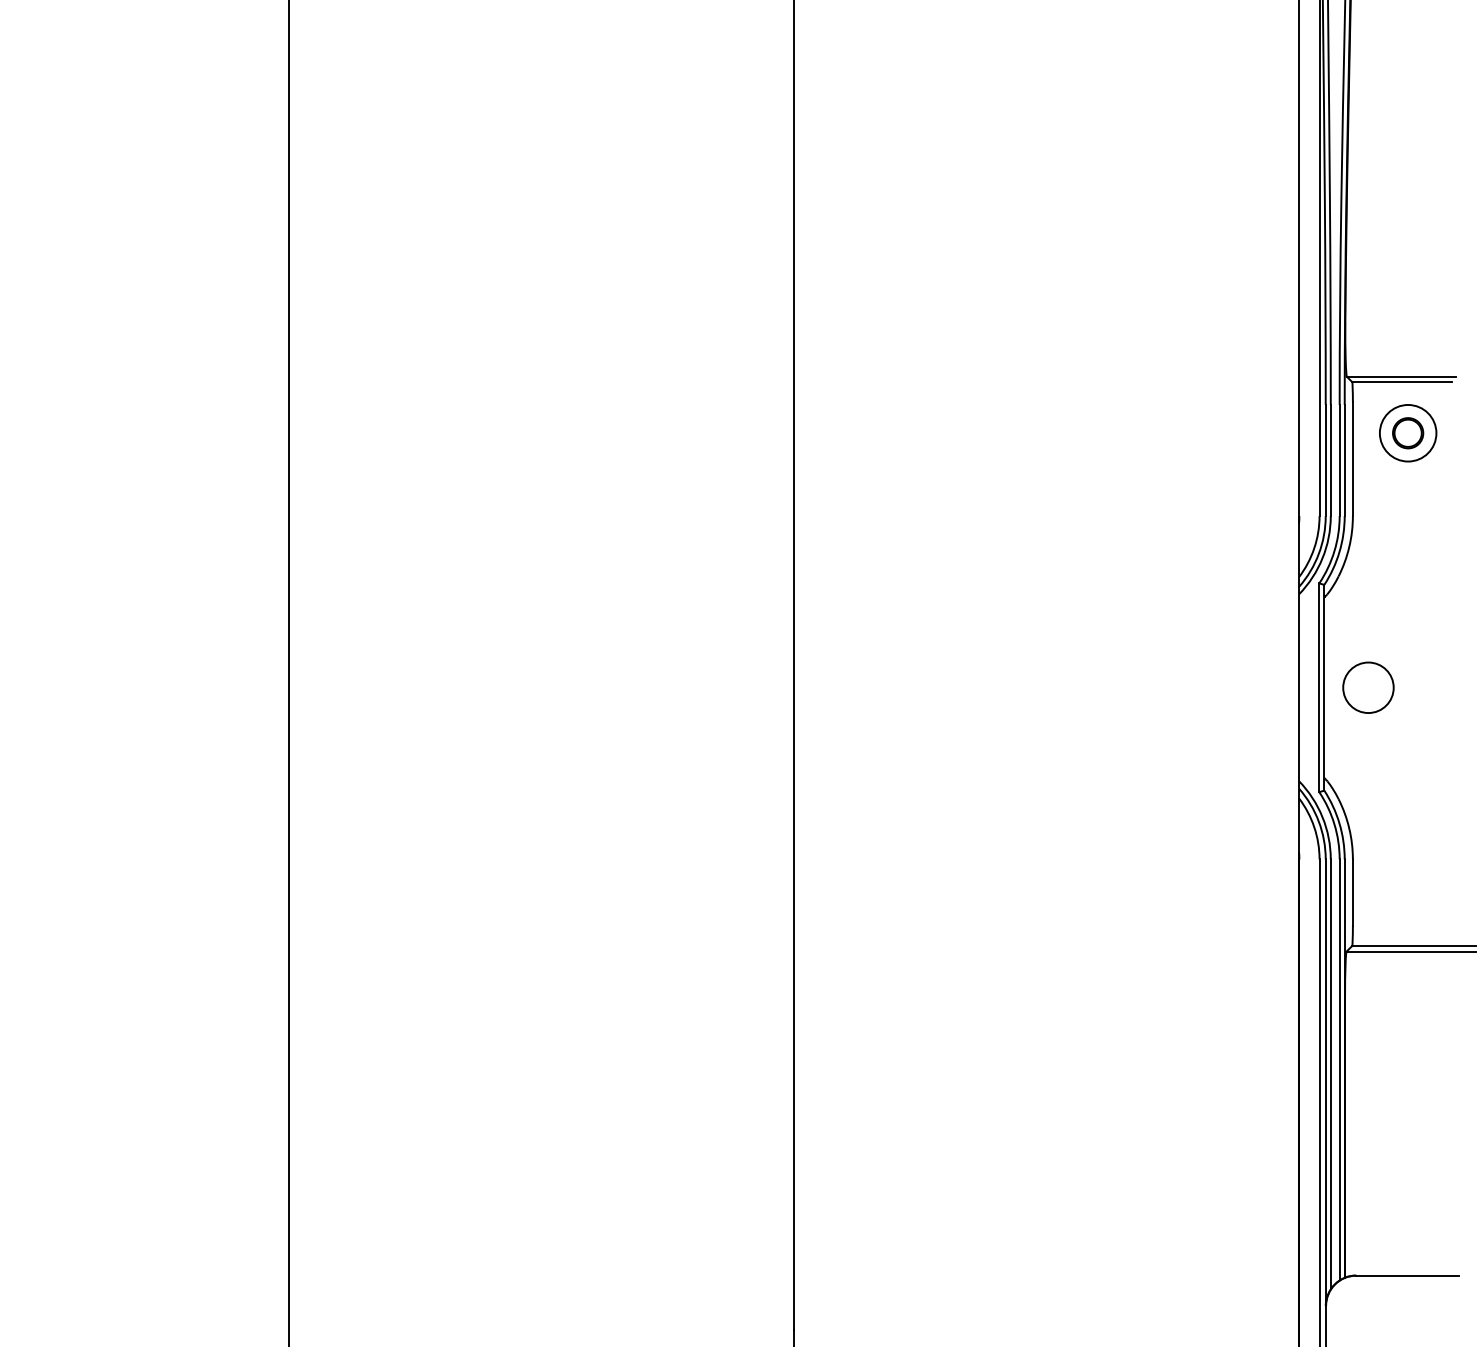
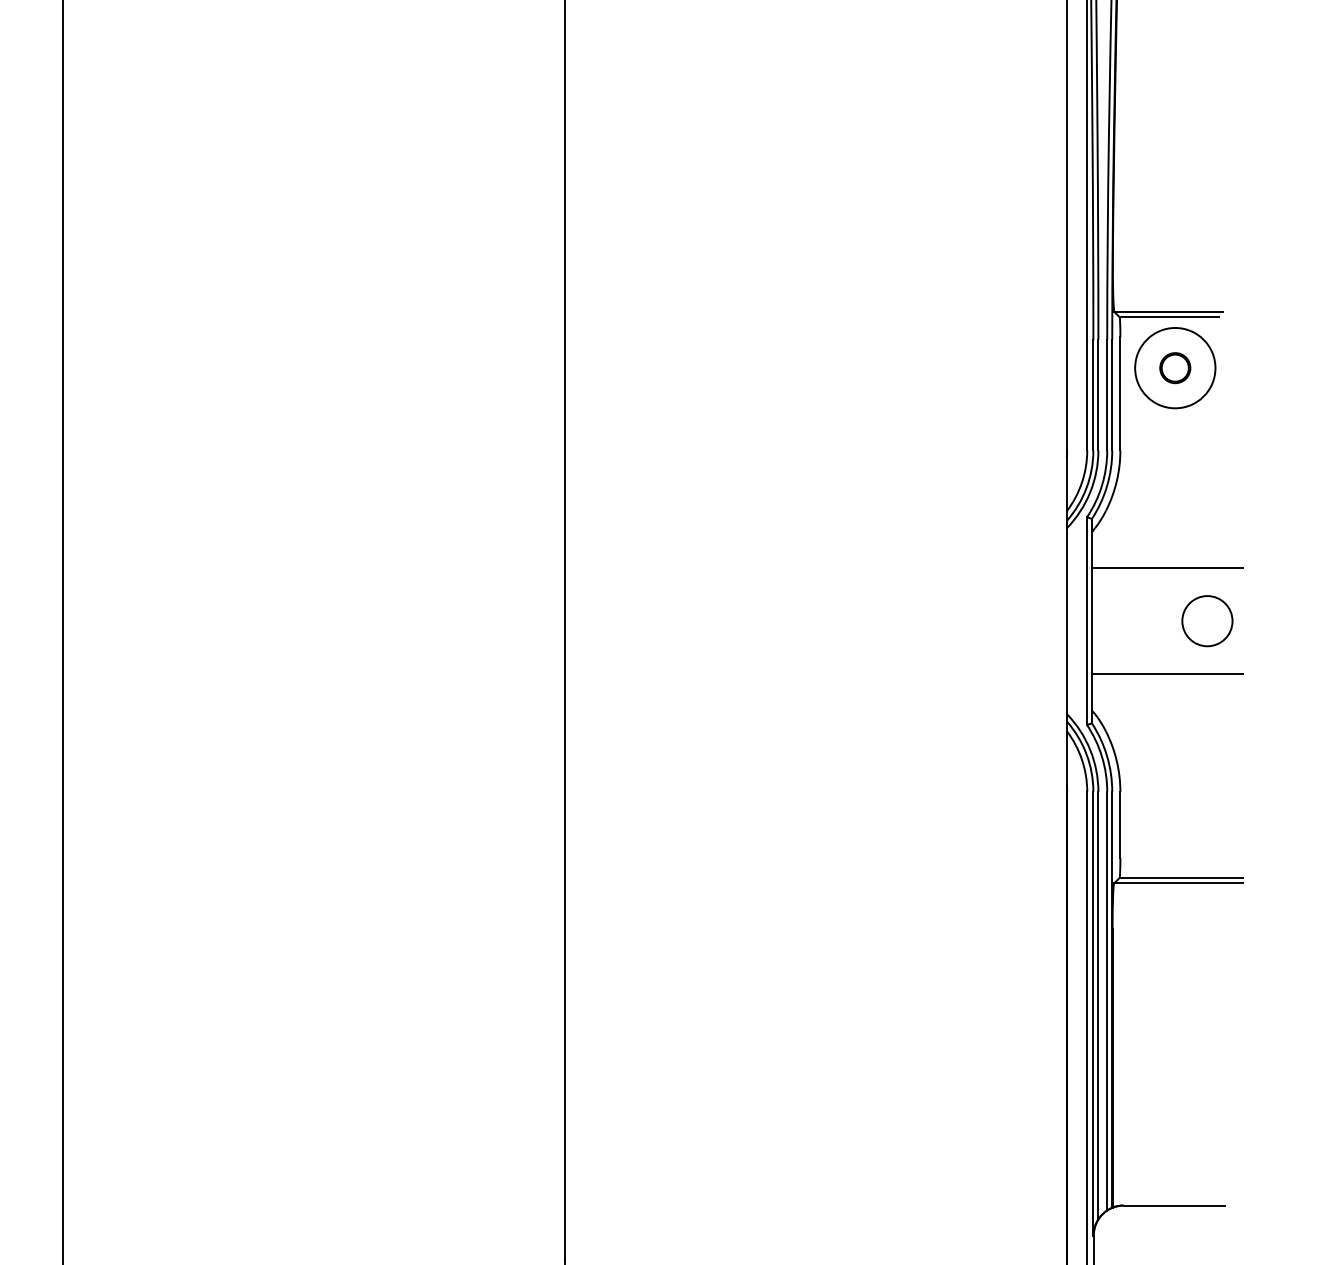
circle: (1407, 432) -> (1174, 367), size x1.43
line: (1399, 634) -> (1166, 568), added
circle: (1368, 687) -> (1207, 620), moved
line: (1399, 741) -> (1166, 674), added

